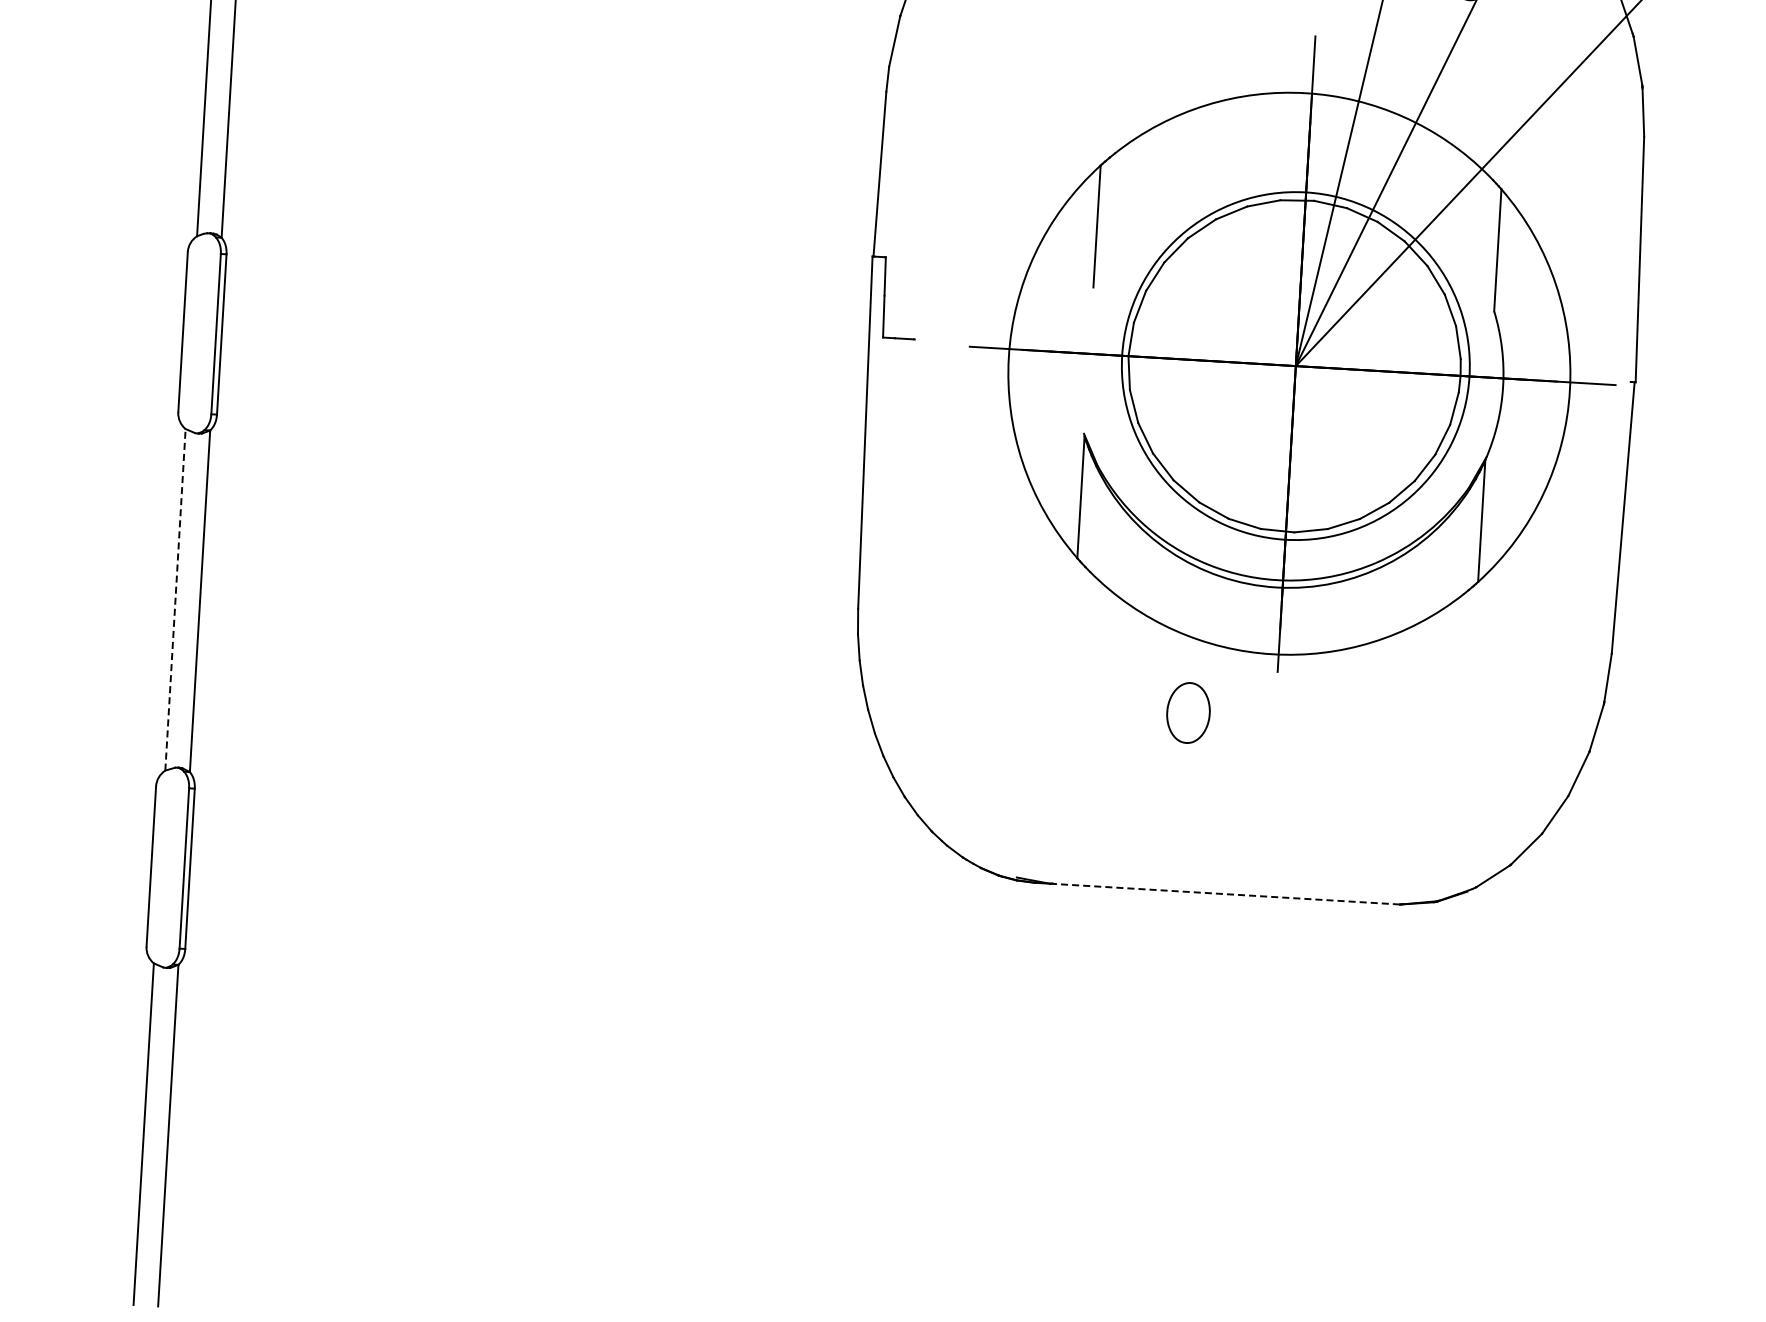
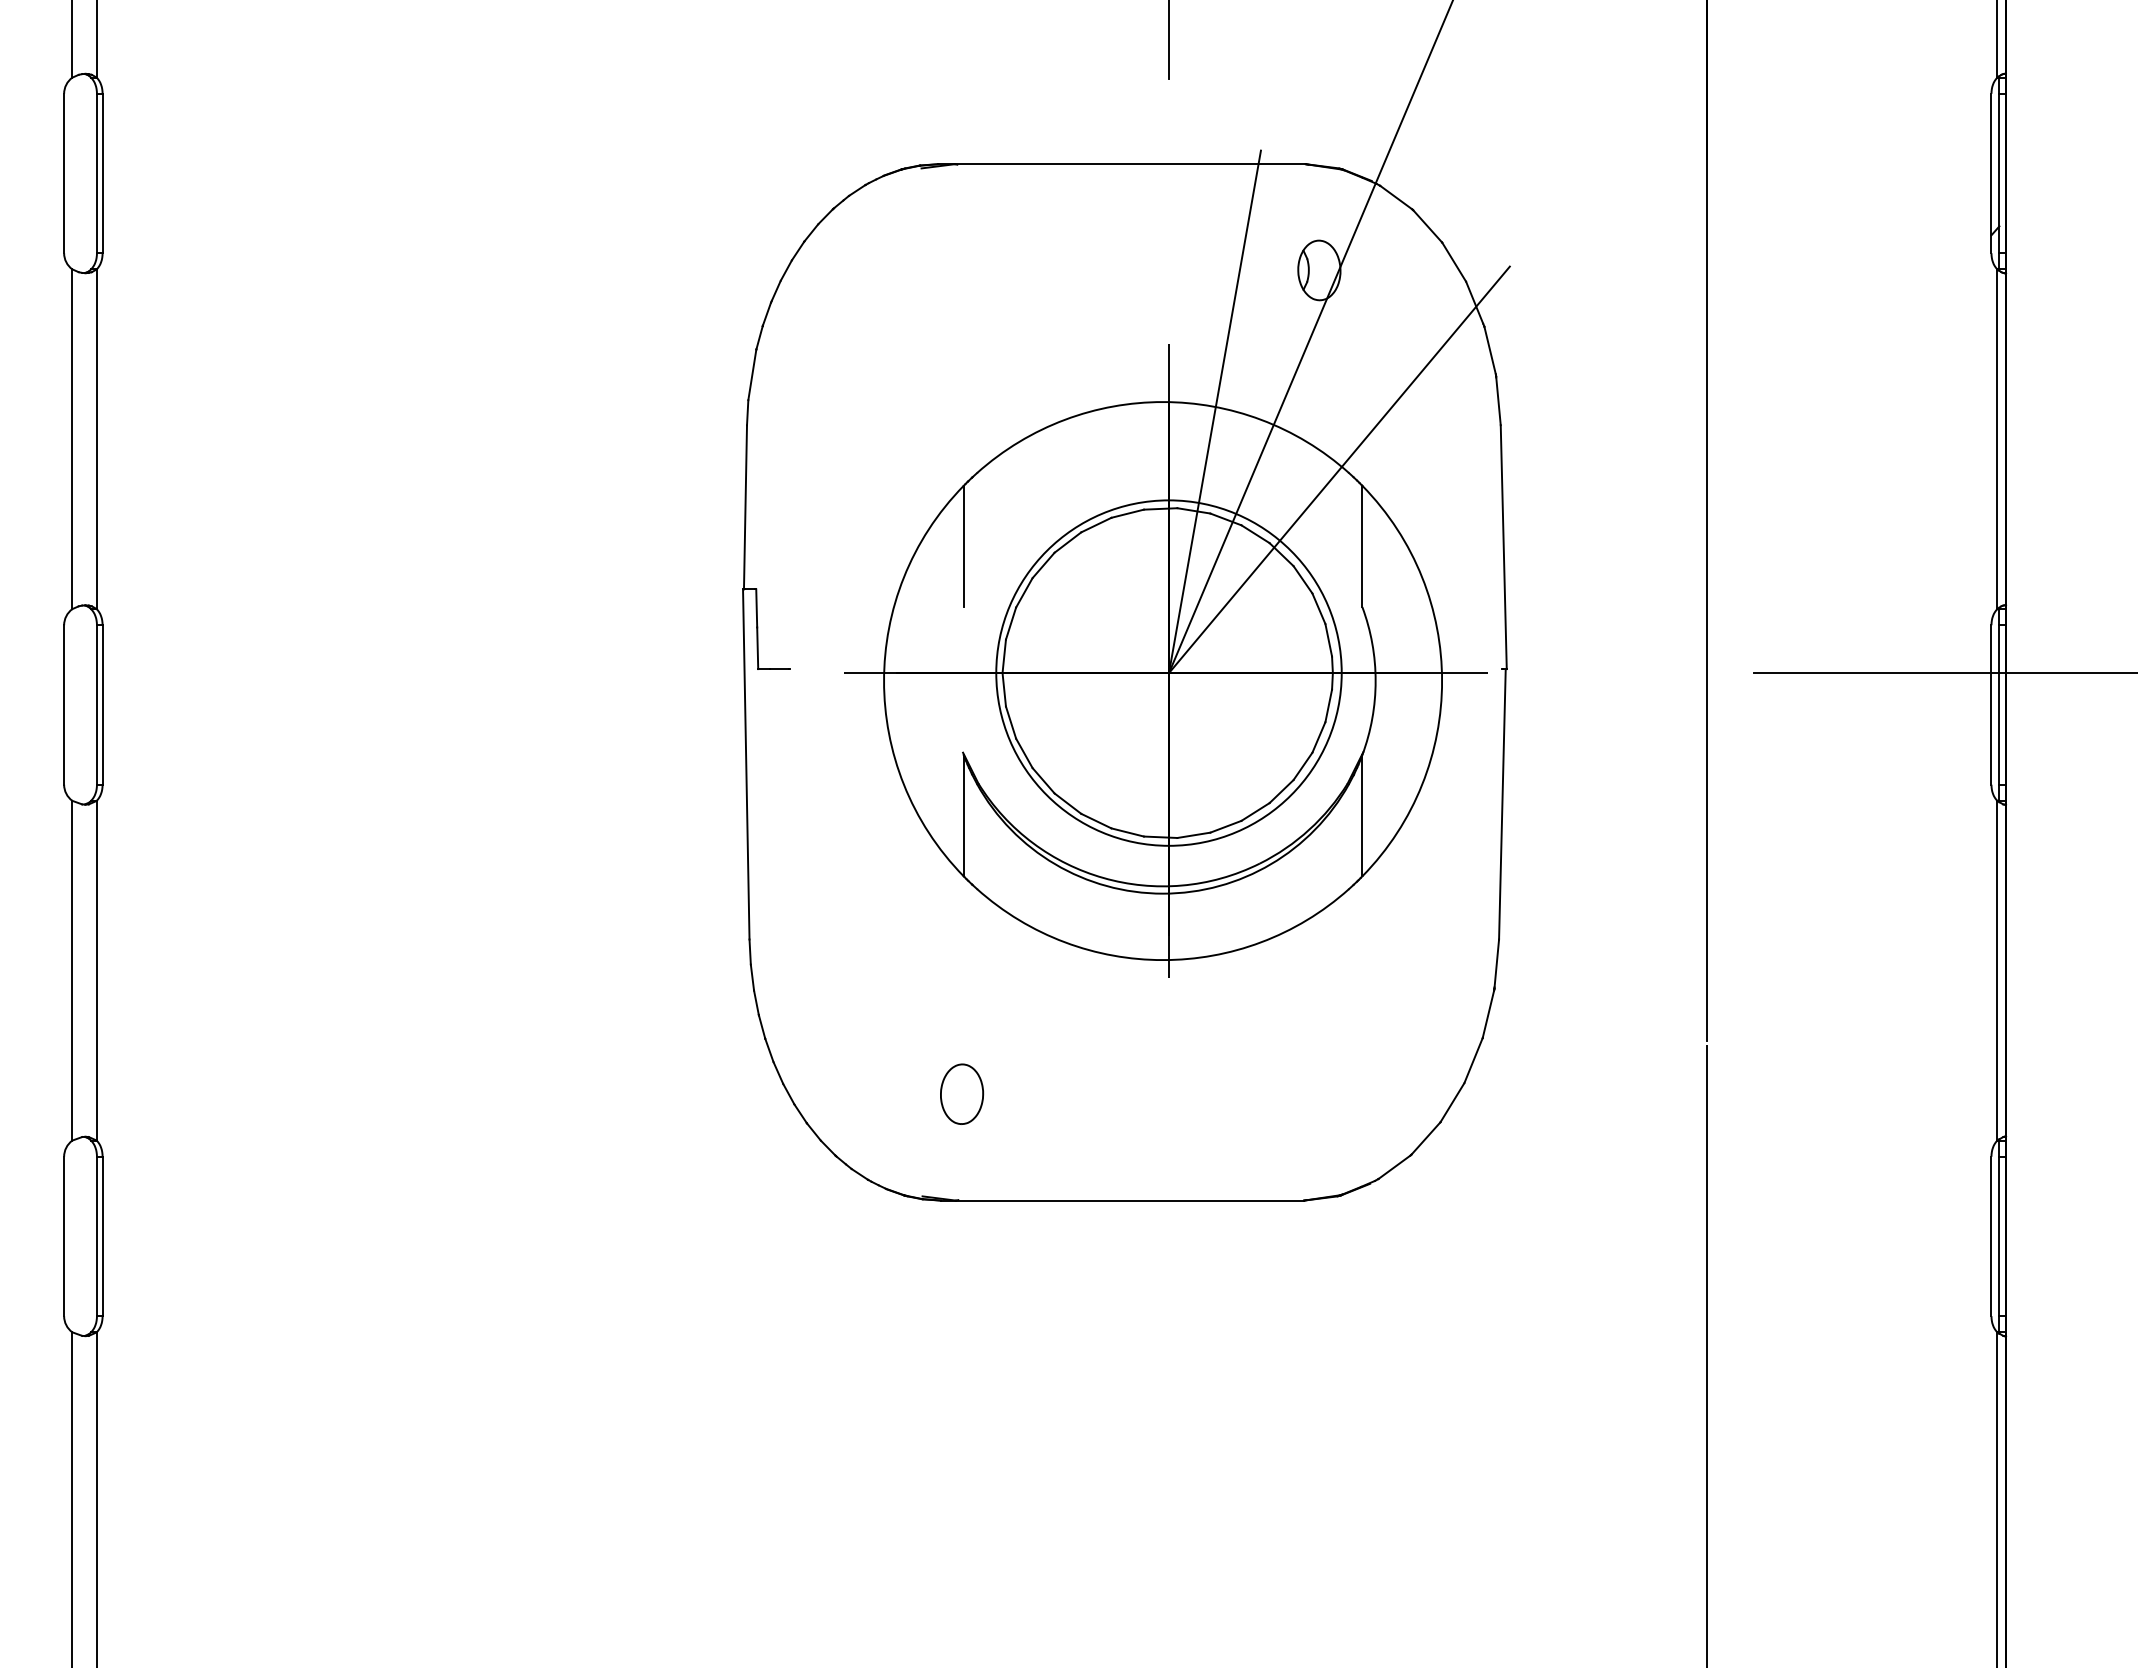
line: (175, 599) -> (72, 970), dashed -> solid
part: (1189, 712) -> (962, 1093), moved
line: (1225, 894) -> (1130, 1200), dashed -> solid

